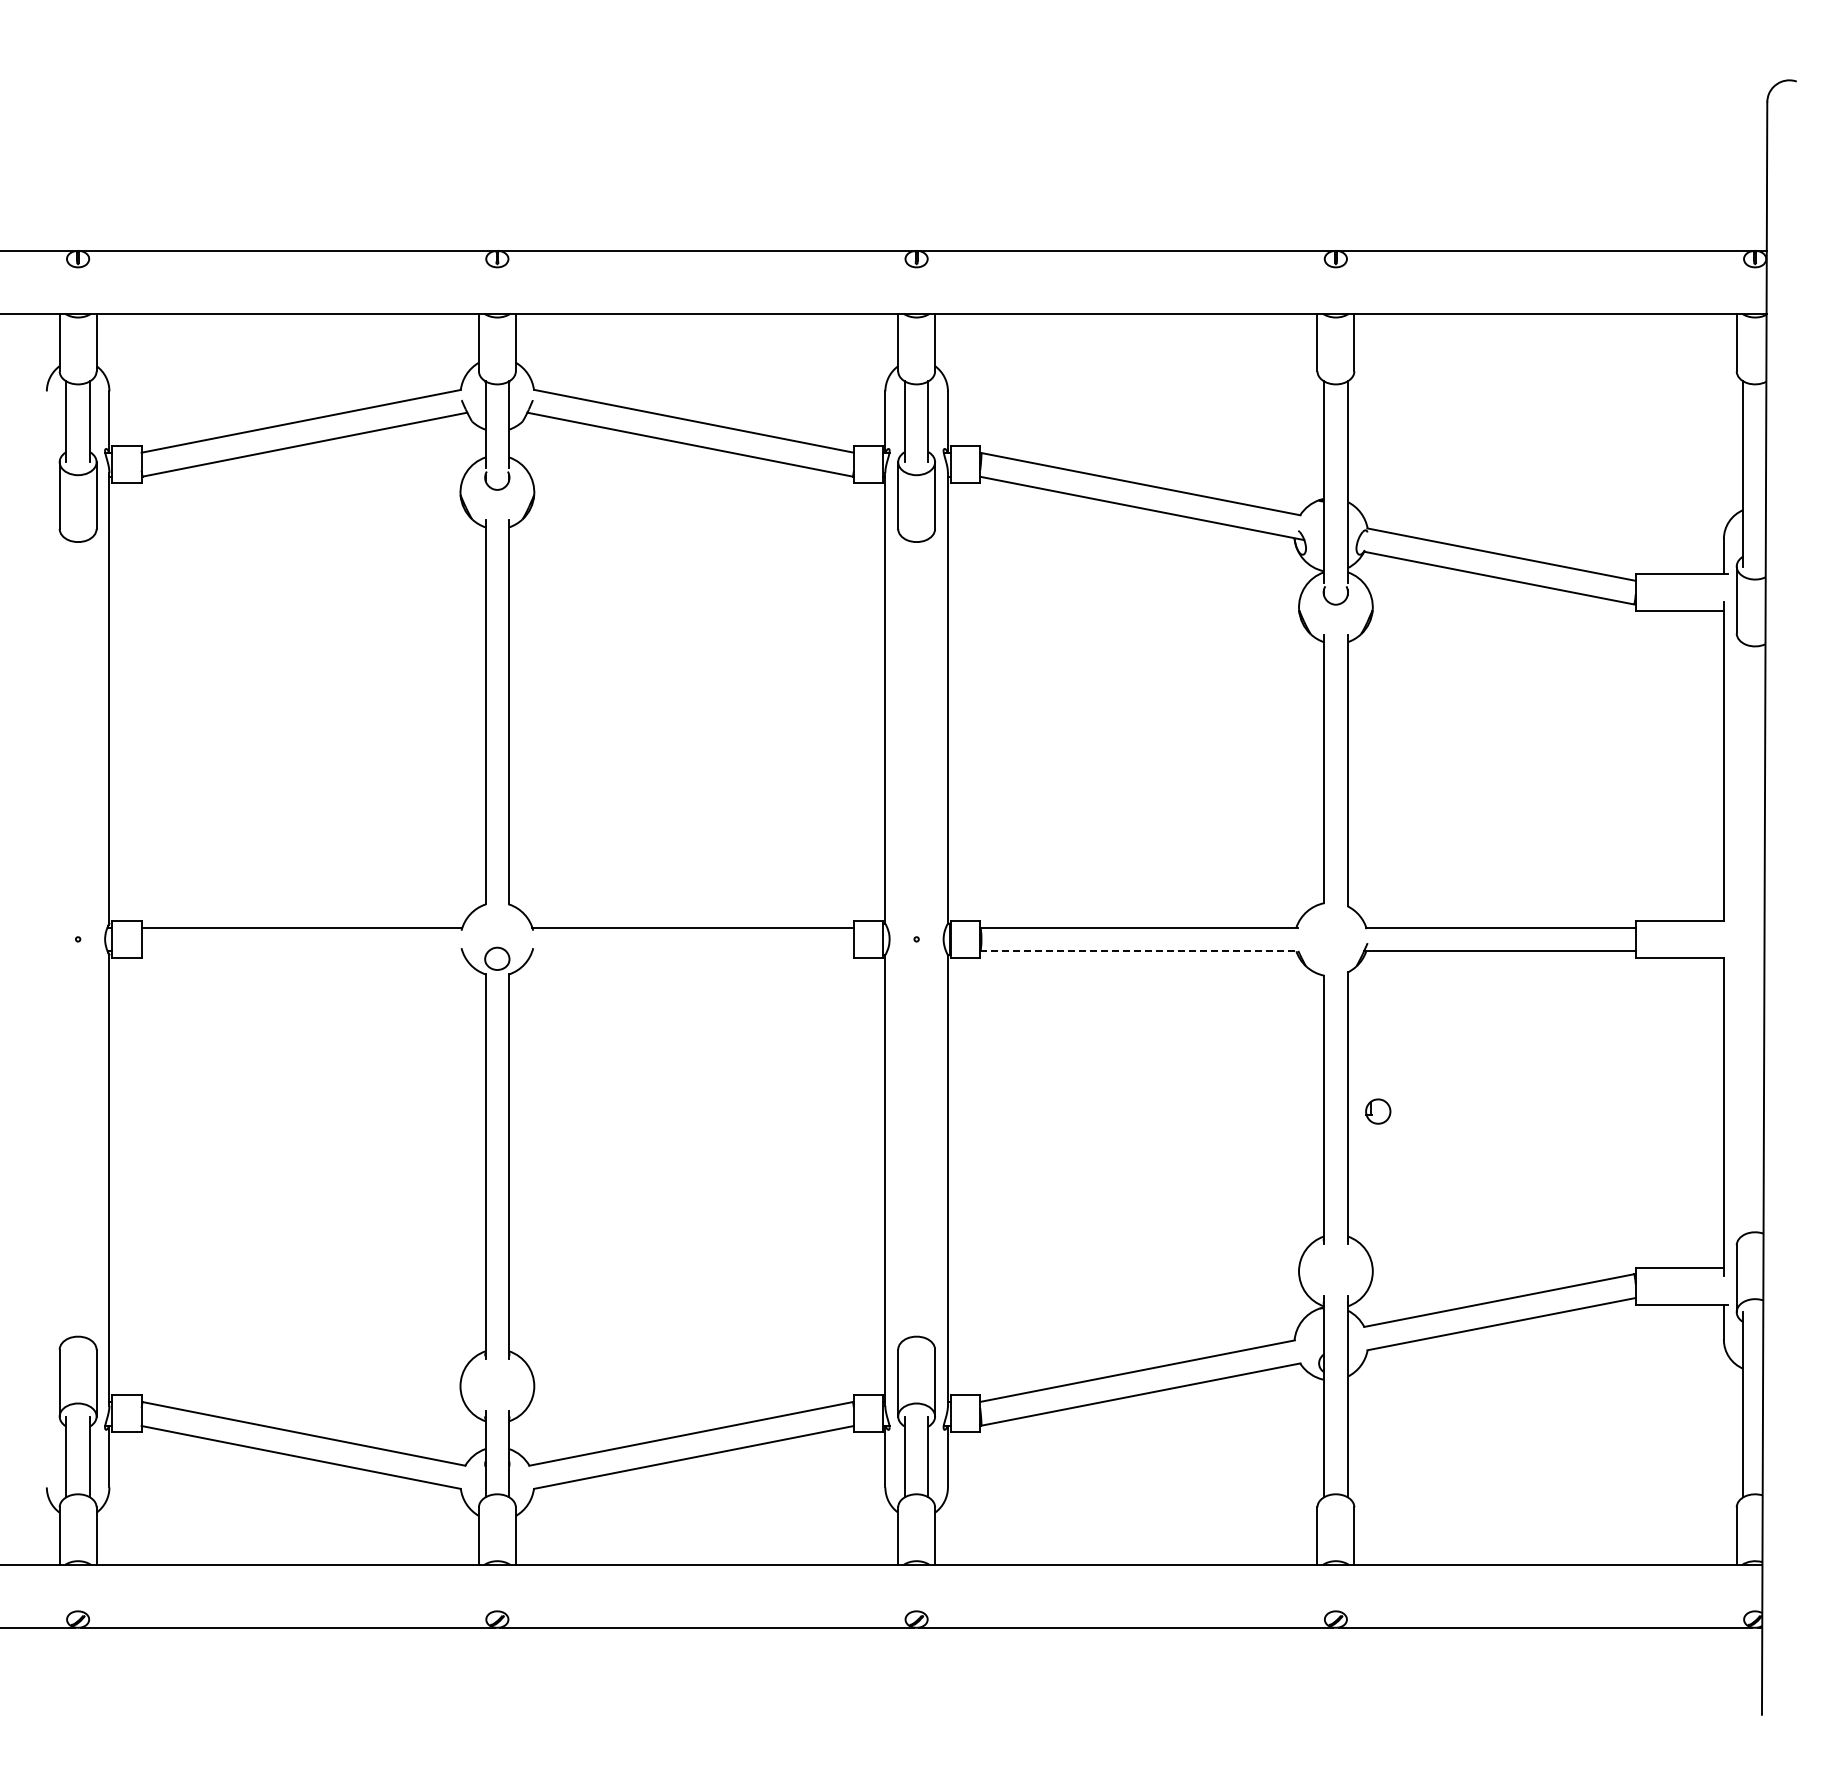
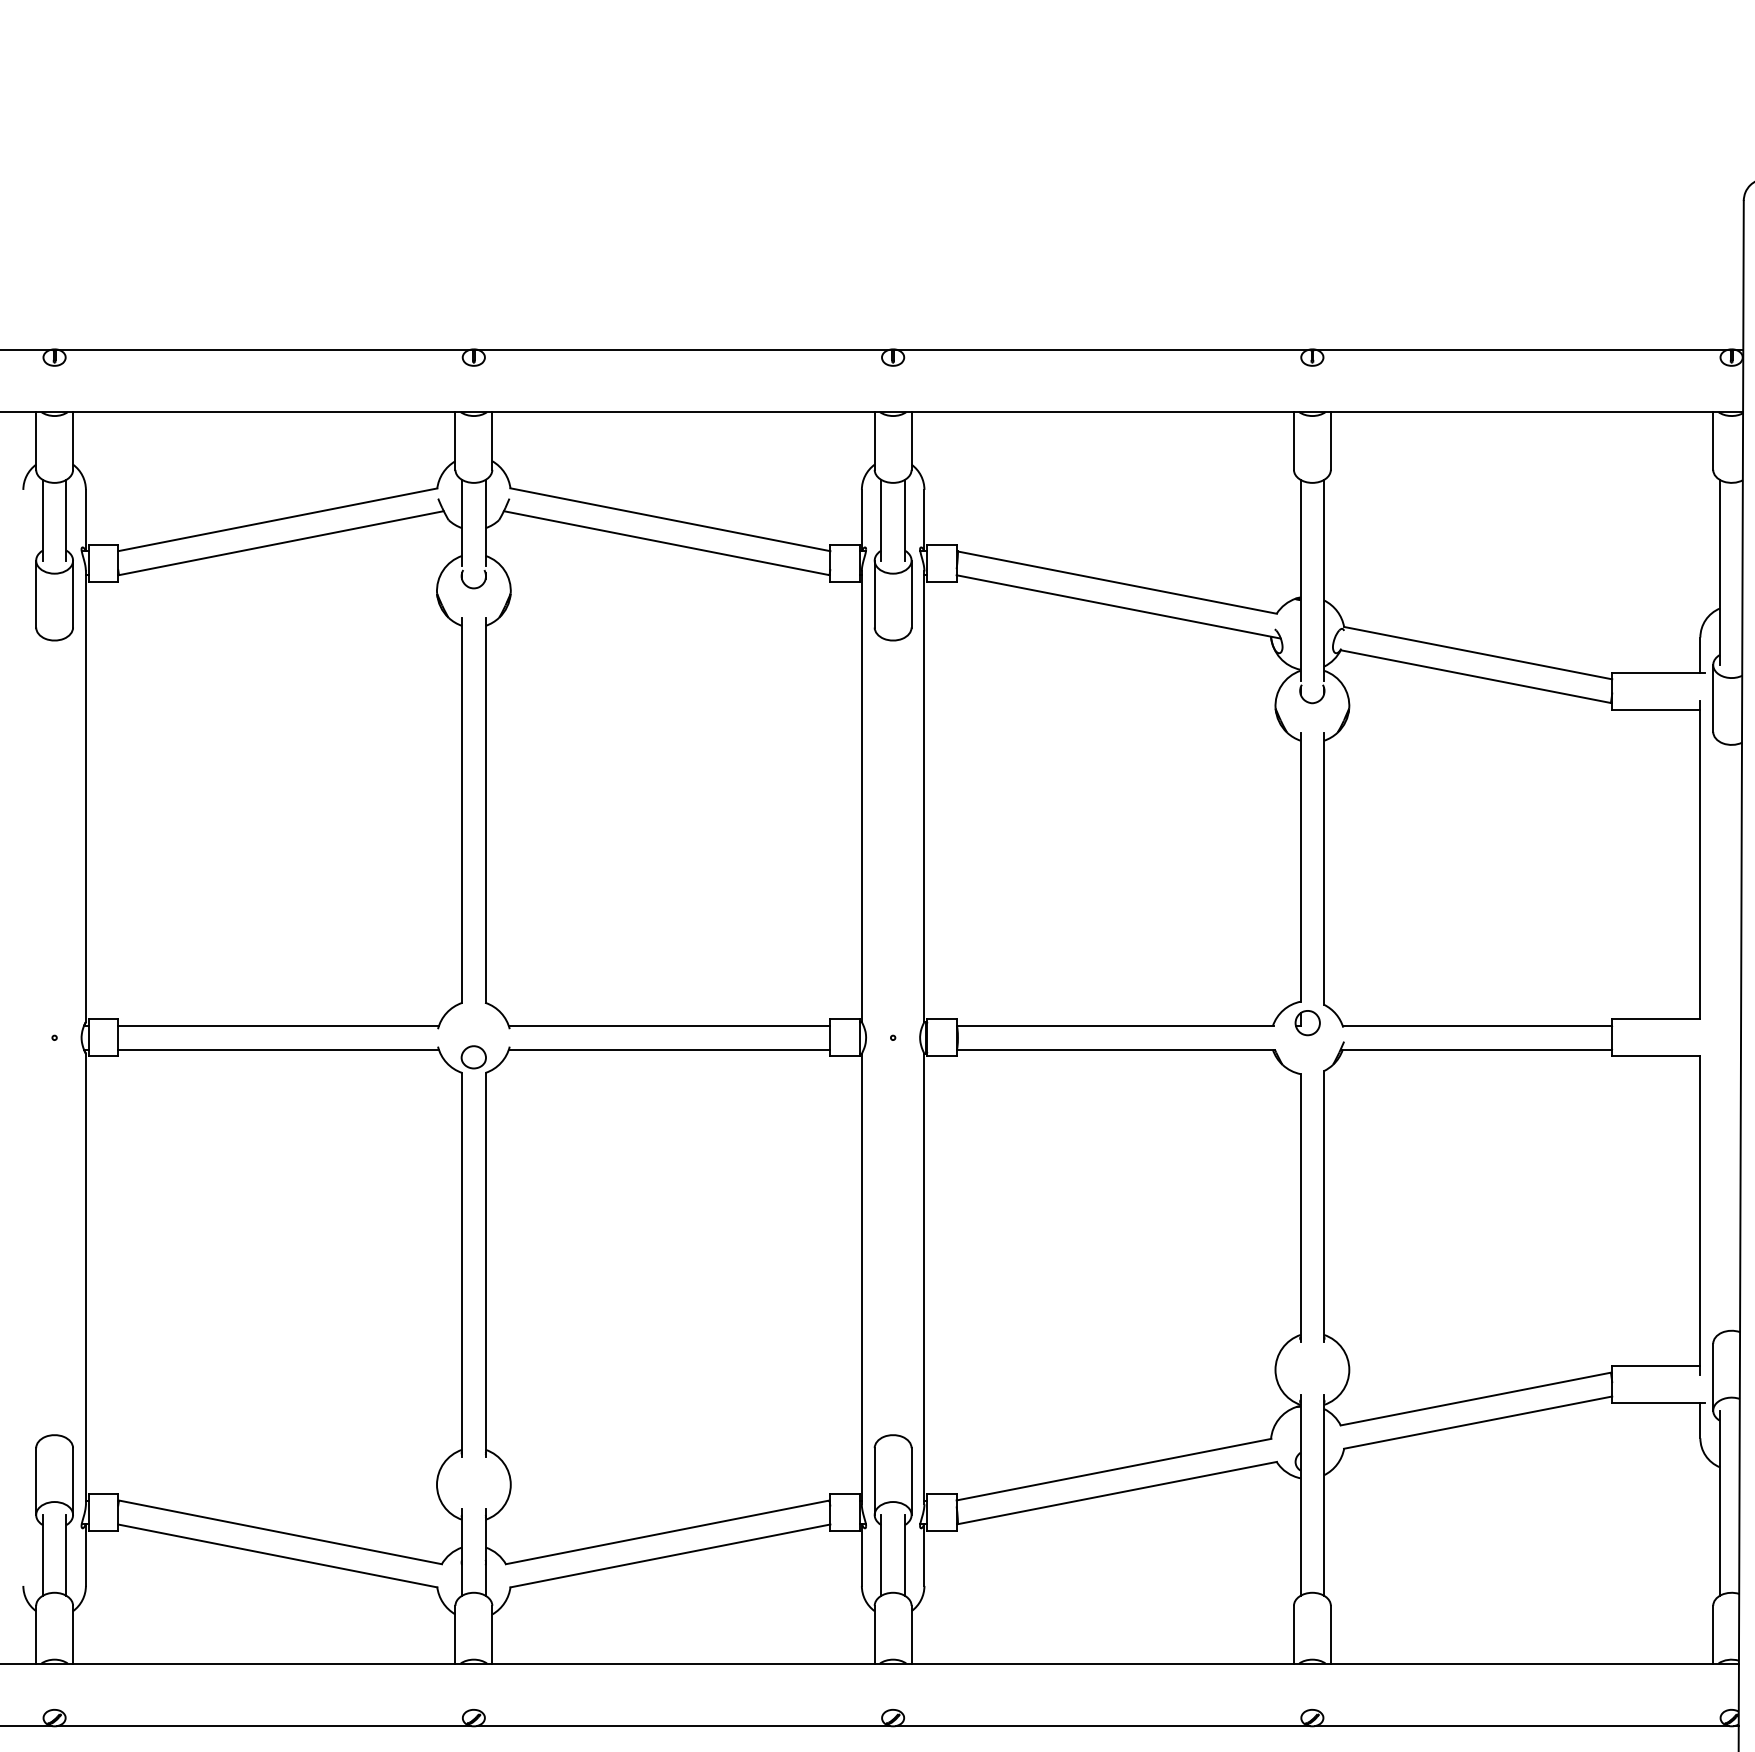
line: (301, 951) -> (277, 1049), added
line: (692, 951) -> (668, 1049), added
line: (1139, 951) -> (1115, 1049), dashed -> solid
part: (1378, 1111) -> (1307, 1022), moved

